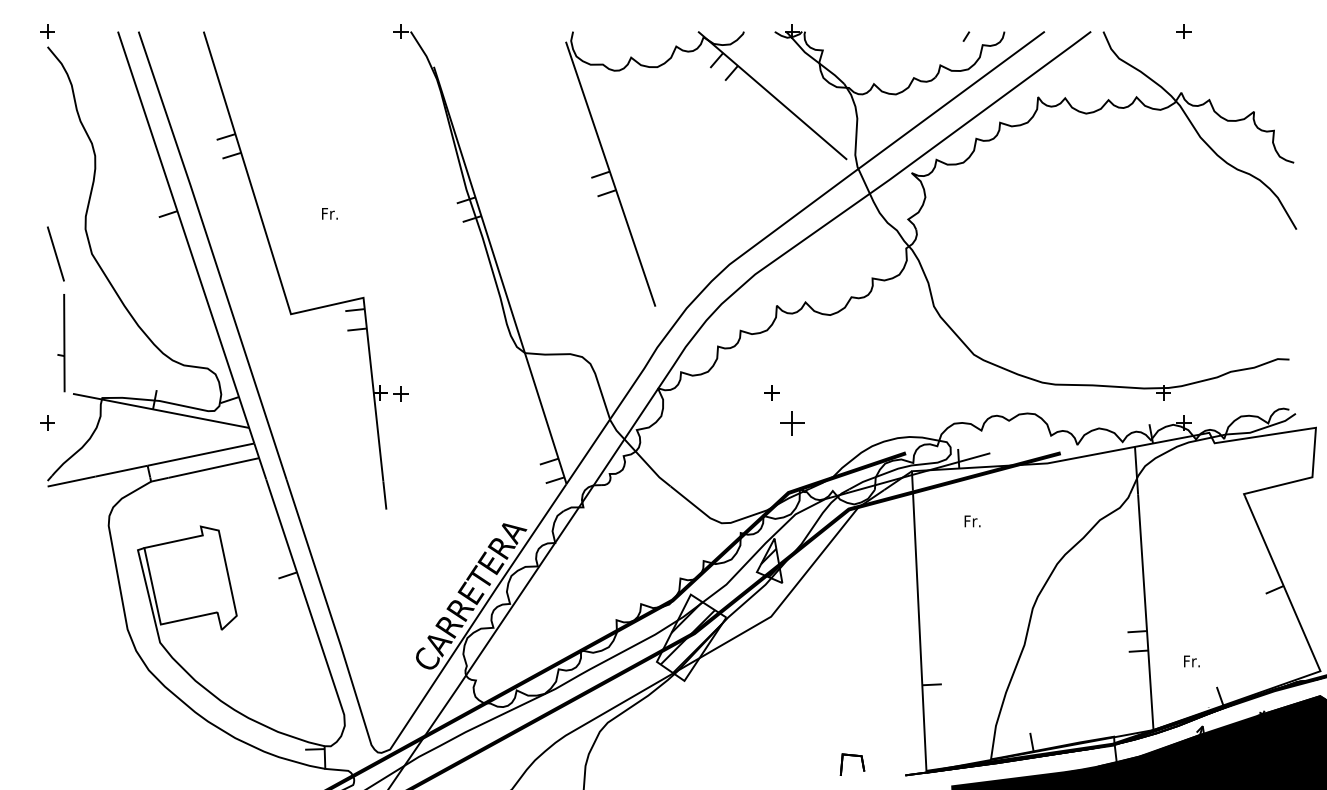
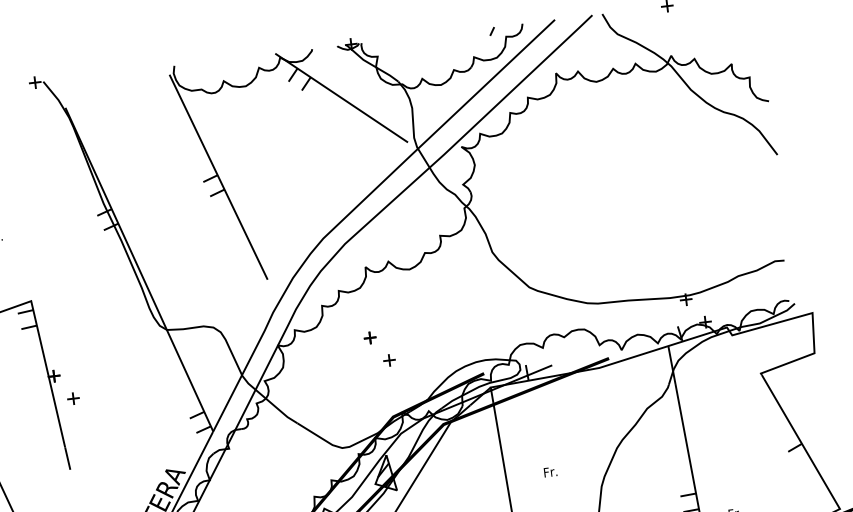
part: (400, 393) -> (73, 398), moved
part: (792, 422) -> (389, 359), size x0.62
text: (972, 521) -> (550, 472), moved

